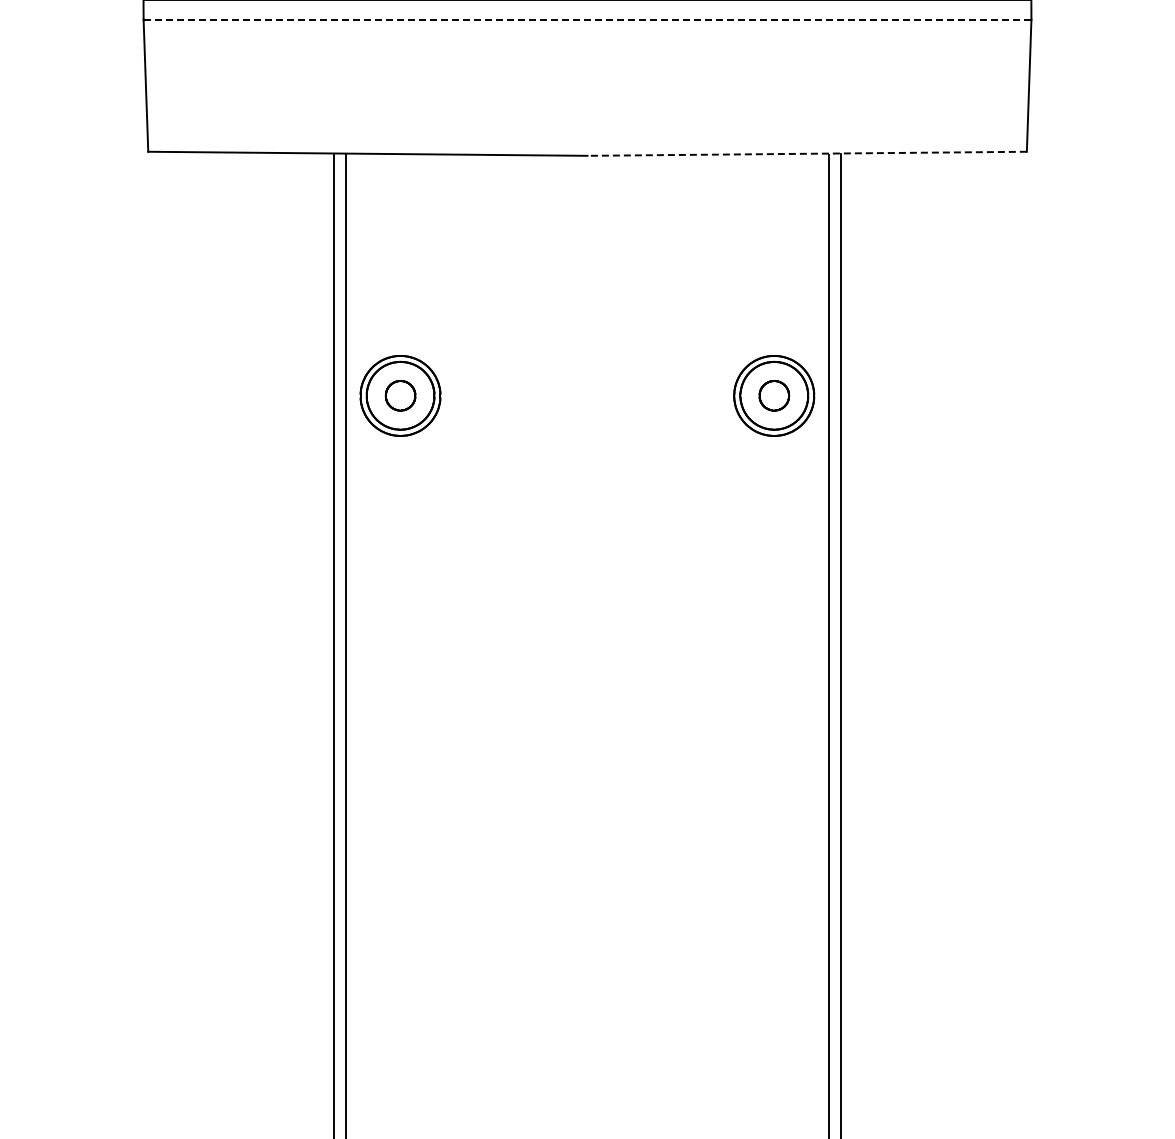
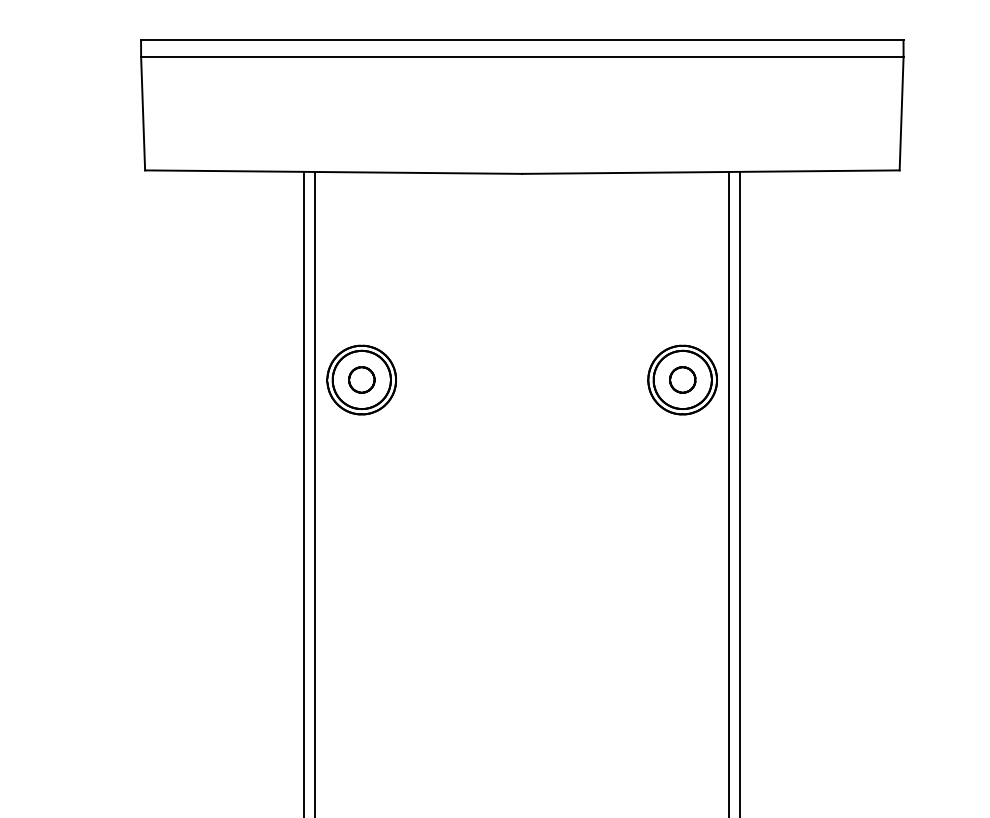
line: (587, 19) -> (522, 56), dashed -> solid
line: (807, 153) -> (711, 171), dashed -> solid

